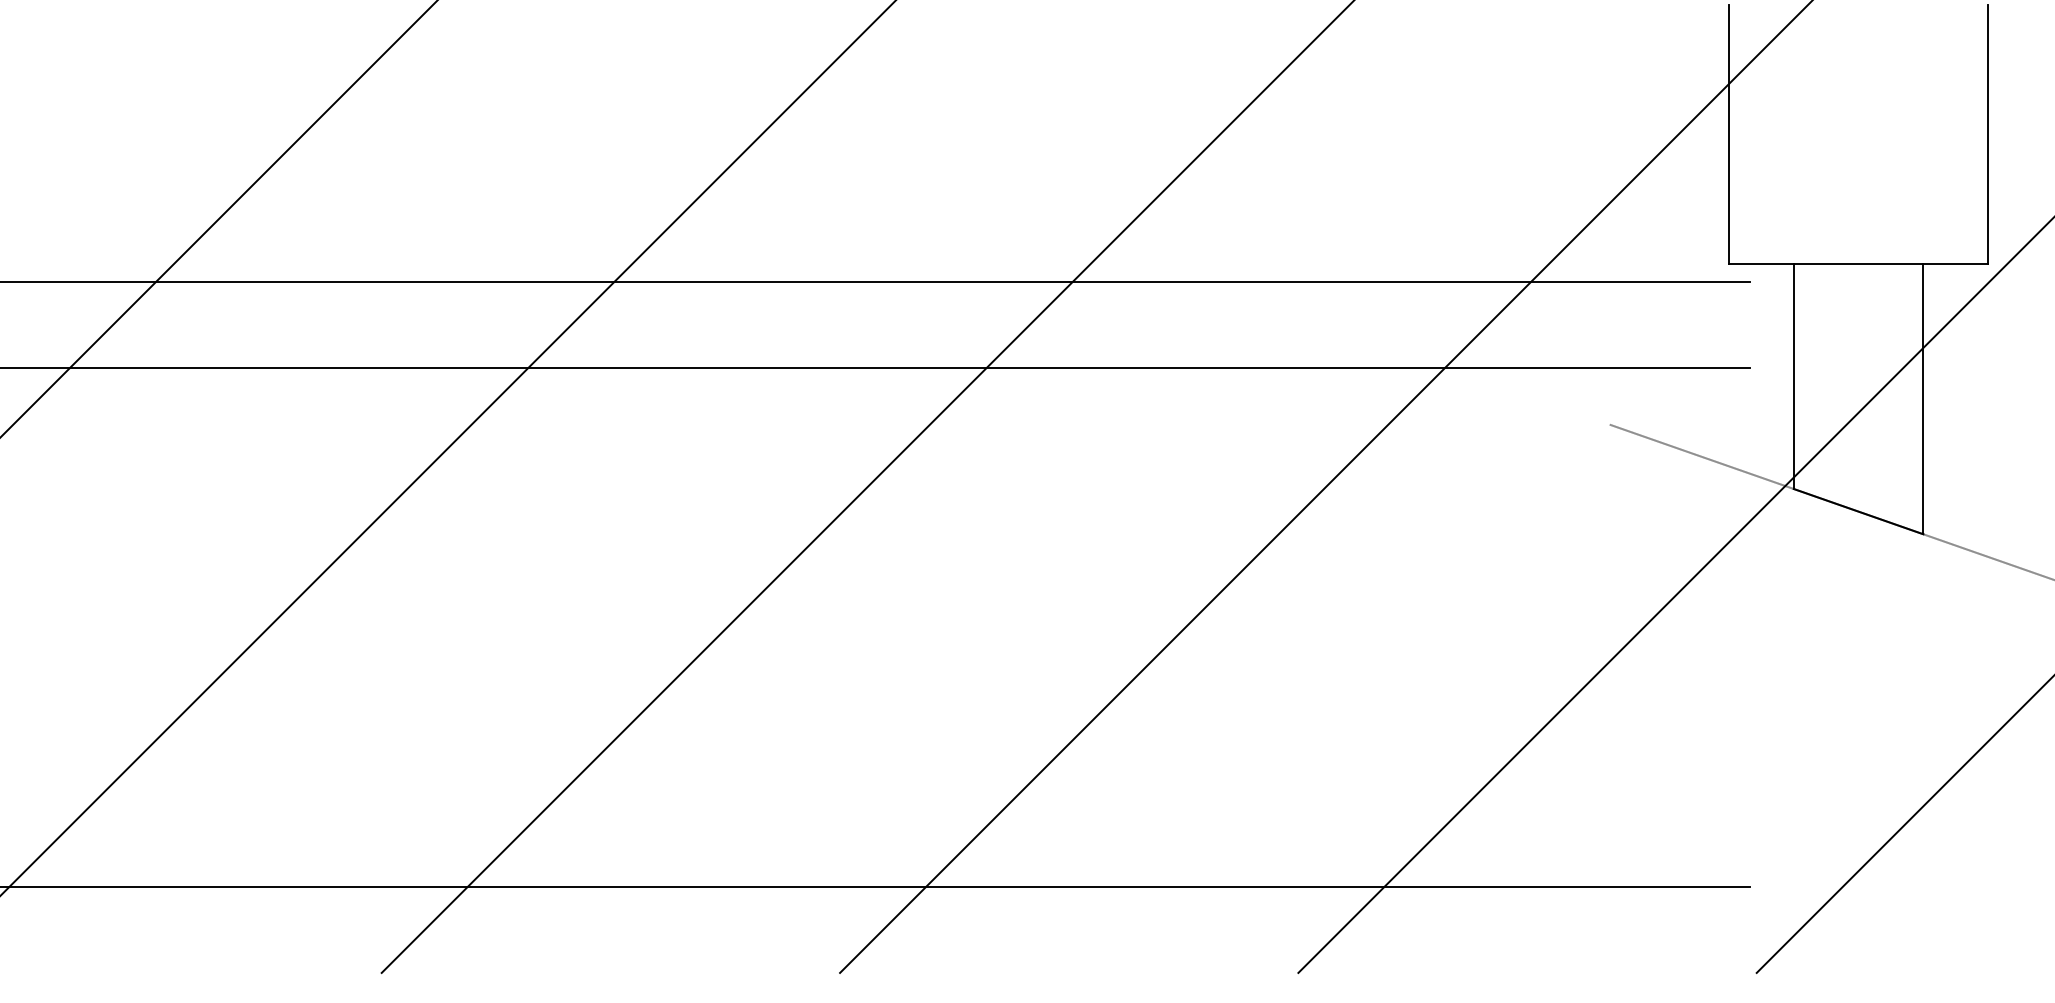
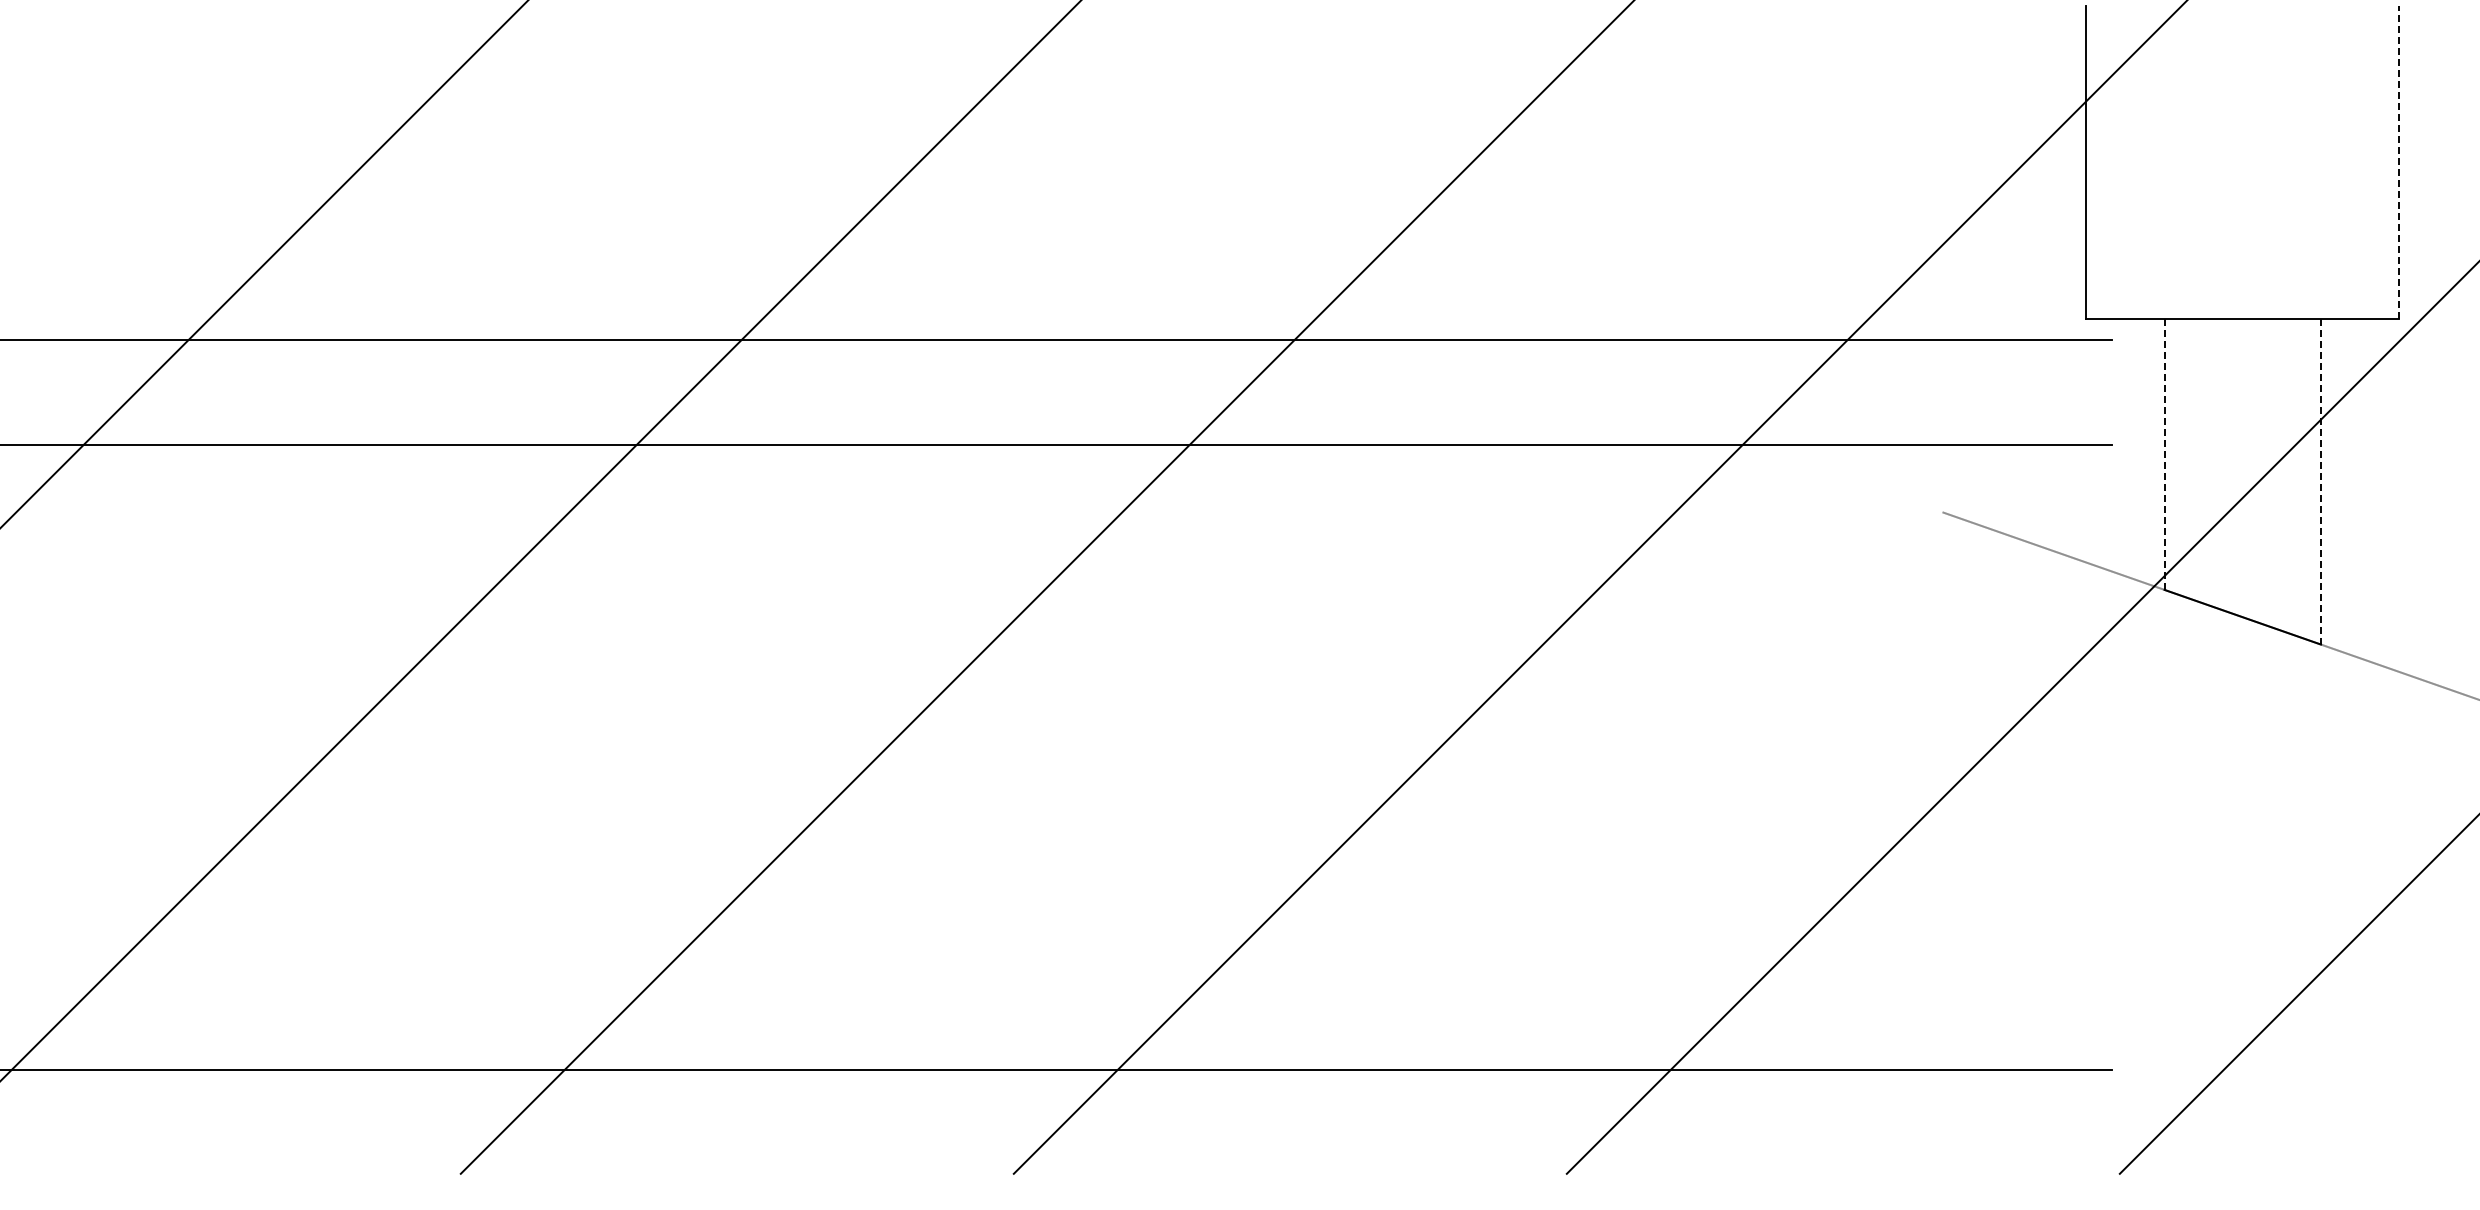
line: (1988, 133) -> (2399, 161), solid -> dashed
line: (1793, 376) -> (2164, 454), solid -> dashed
line: (1923, 399) -> (2320, 481), solid -> dashed

